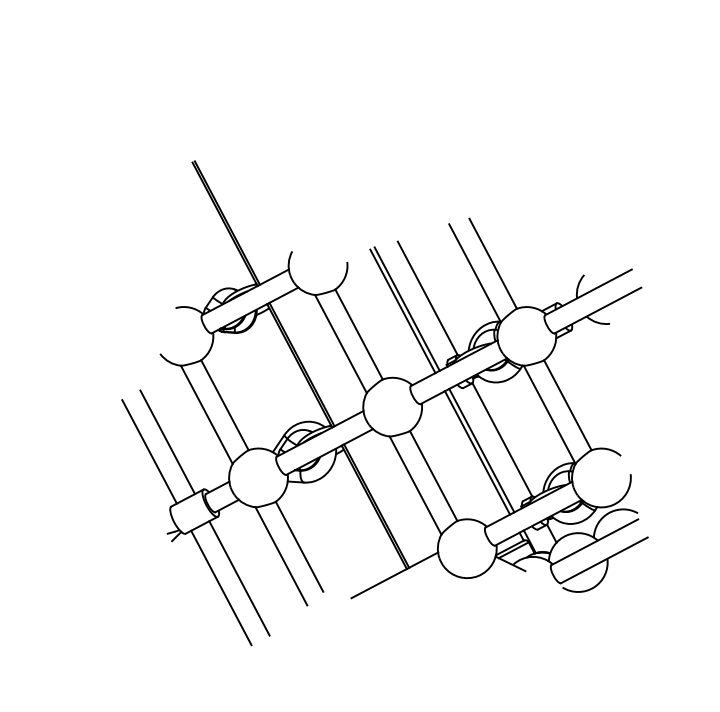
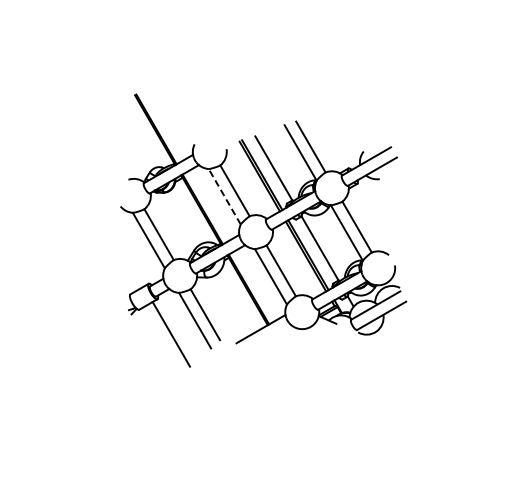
line: (340, 343) -> (224, 196), solid -> dashed
line: (166, 442) -> (126, 257), removed
line: (149, 452) -> (116, 263), removed
line: (220, 586) -> (160, 339), removed

